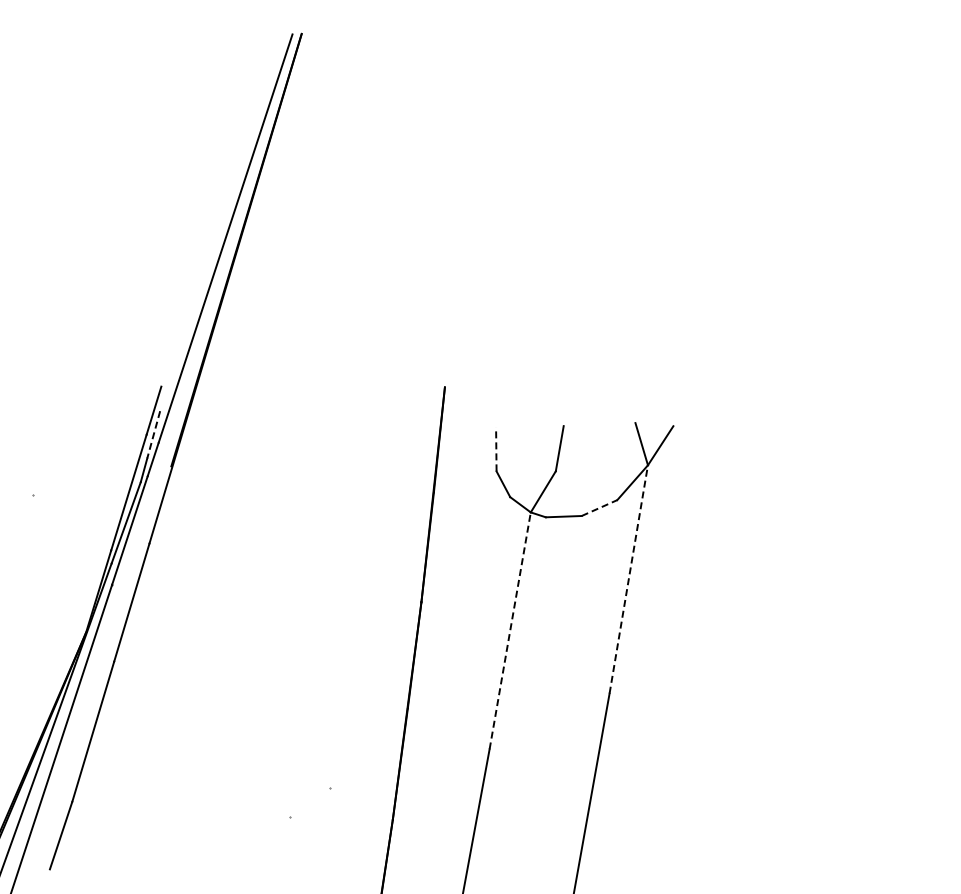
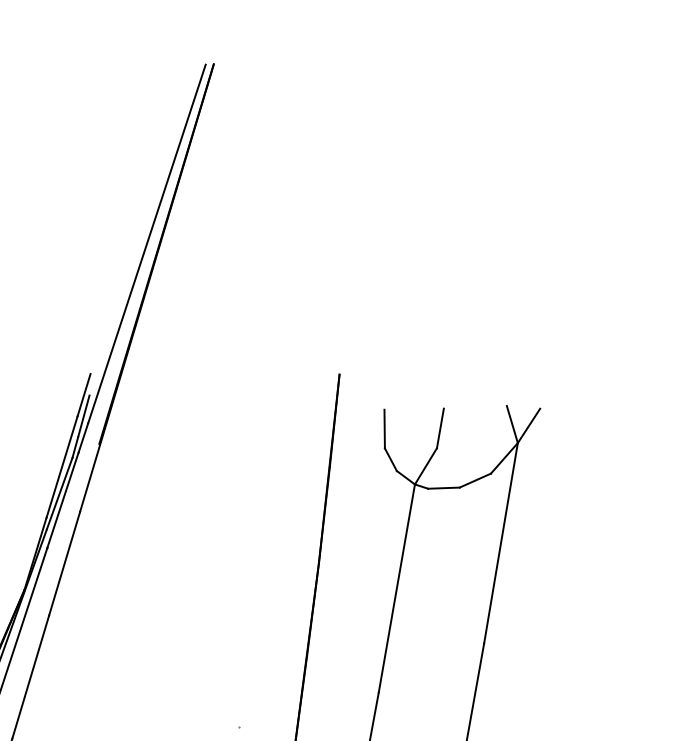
line: (153, 434) -> (83, 416), dashed -> solid
line: (496, 448) -> (384, 428), dashed -> solid
line: (599, 507) -> (475, 480), dashed -> solid
line: (628, 579) -> (500, 543), dashed -> solid
line: (510, 630) -> (397, 588), dashed -> solid

